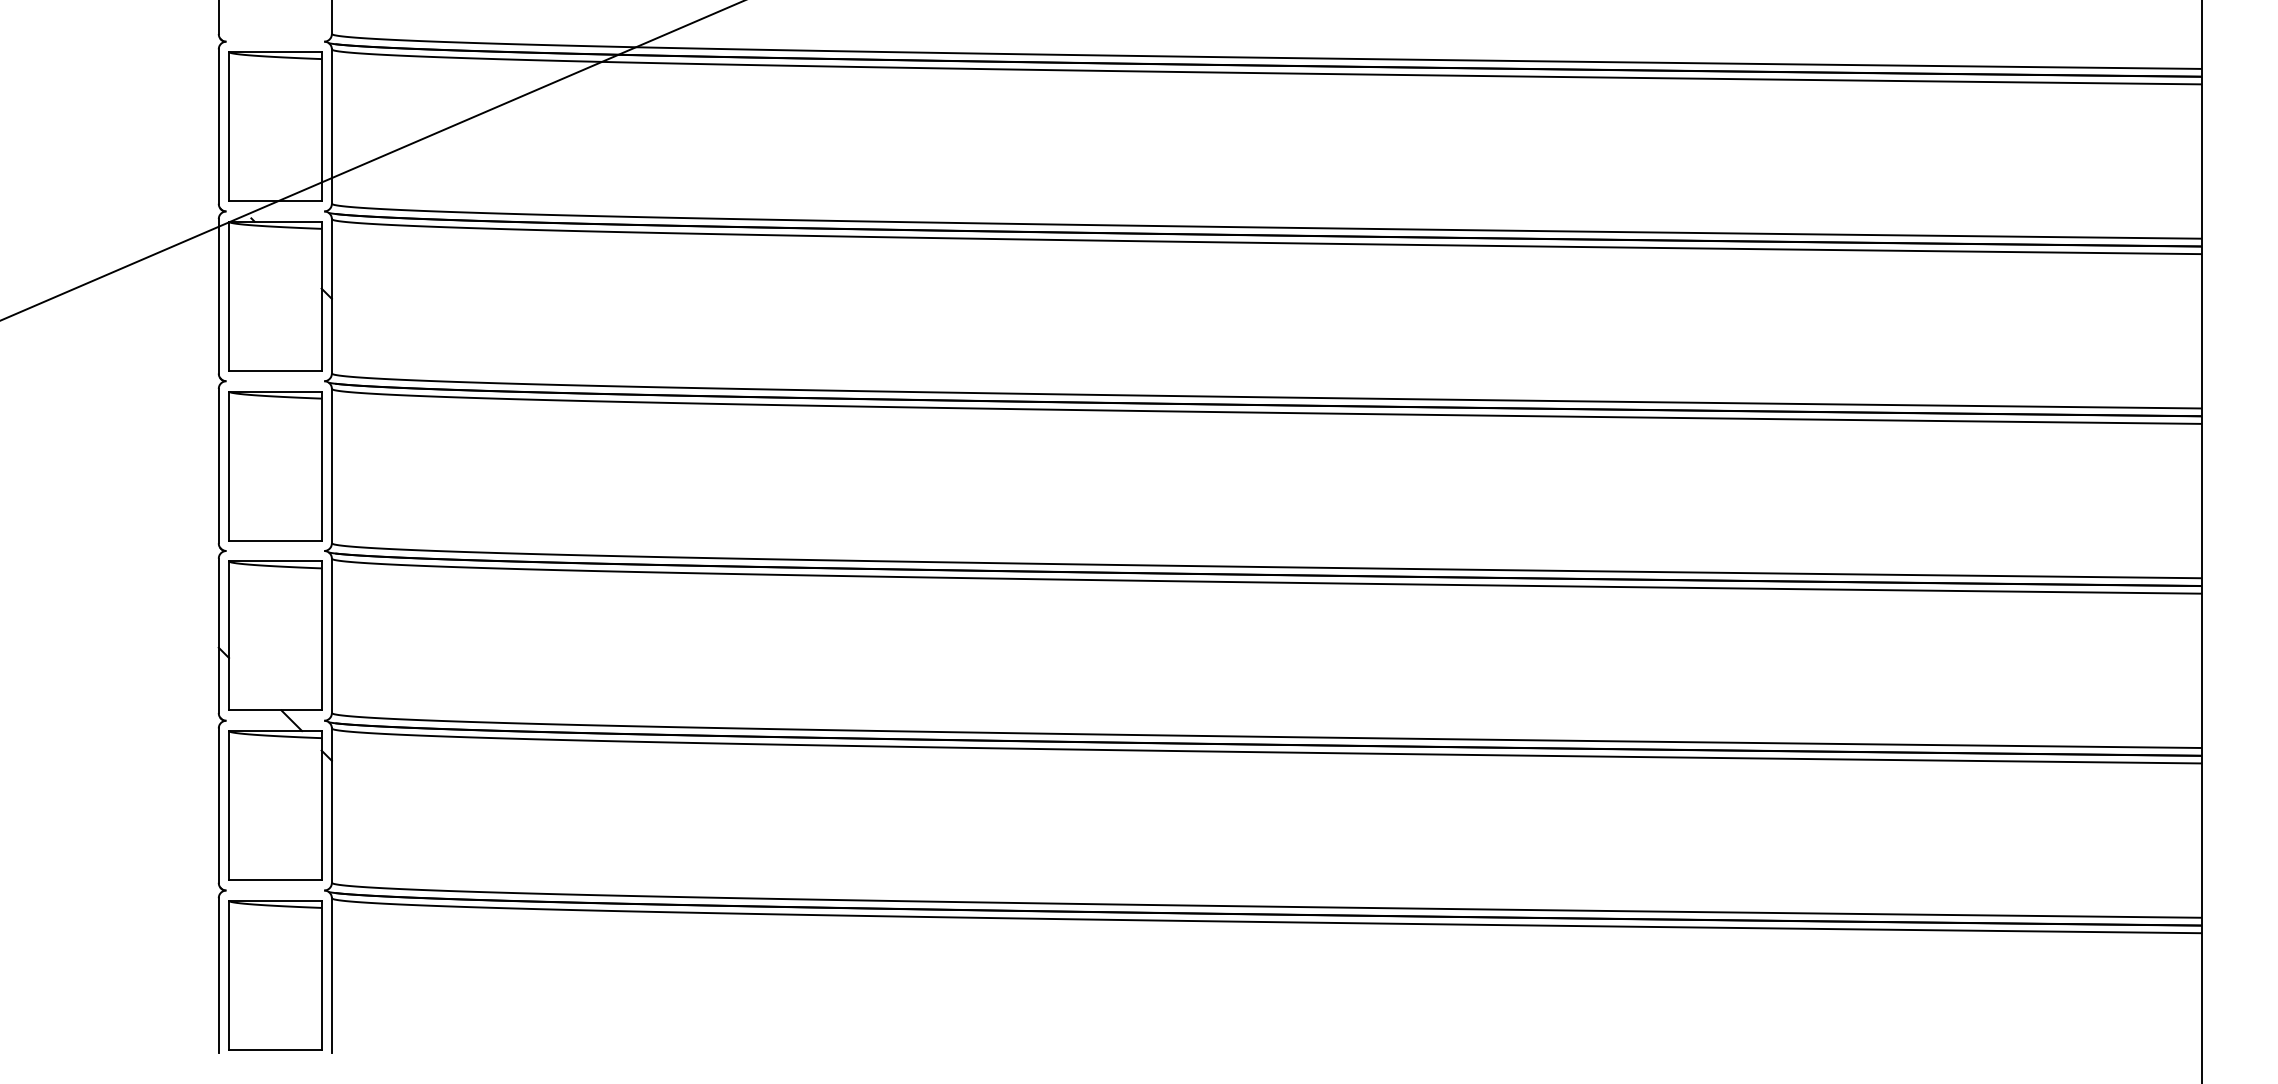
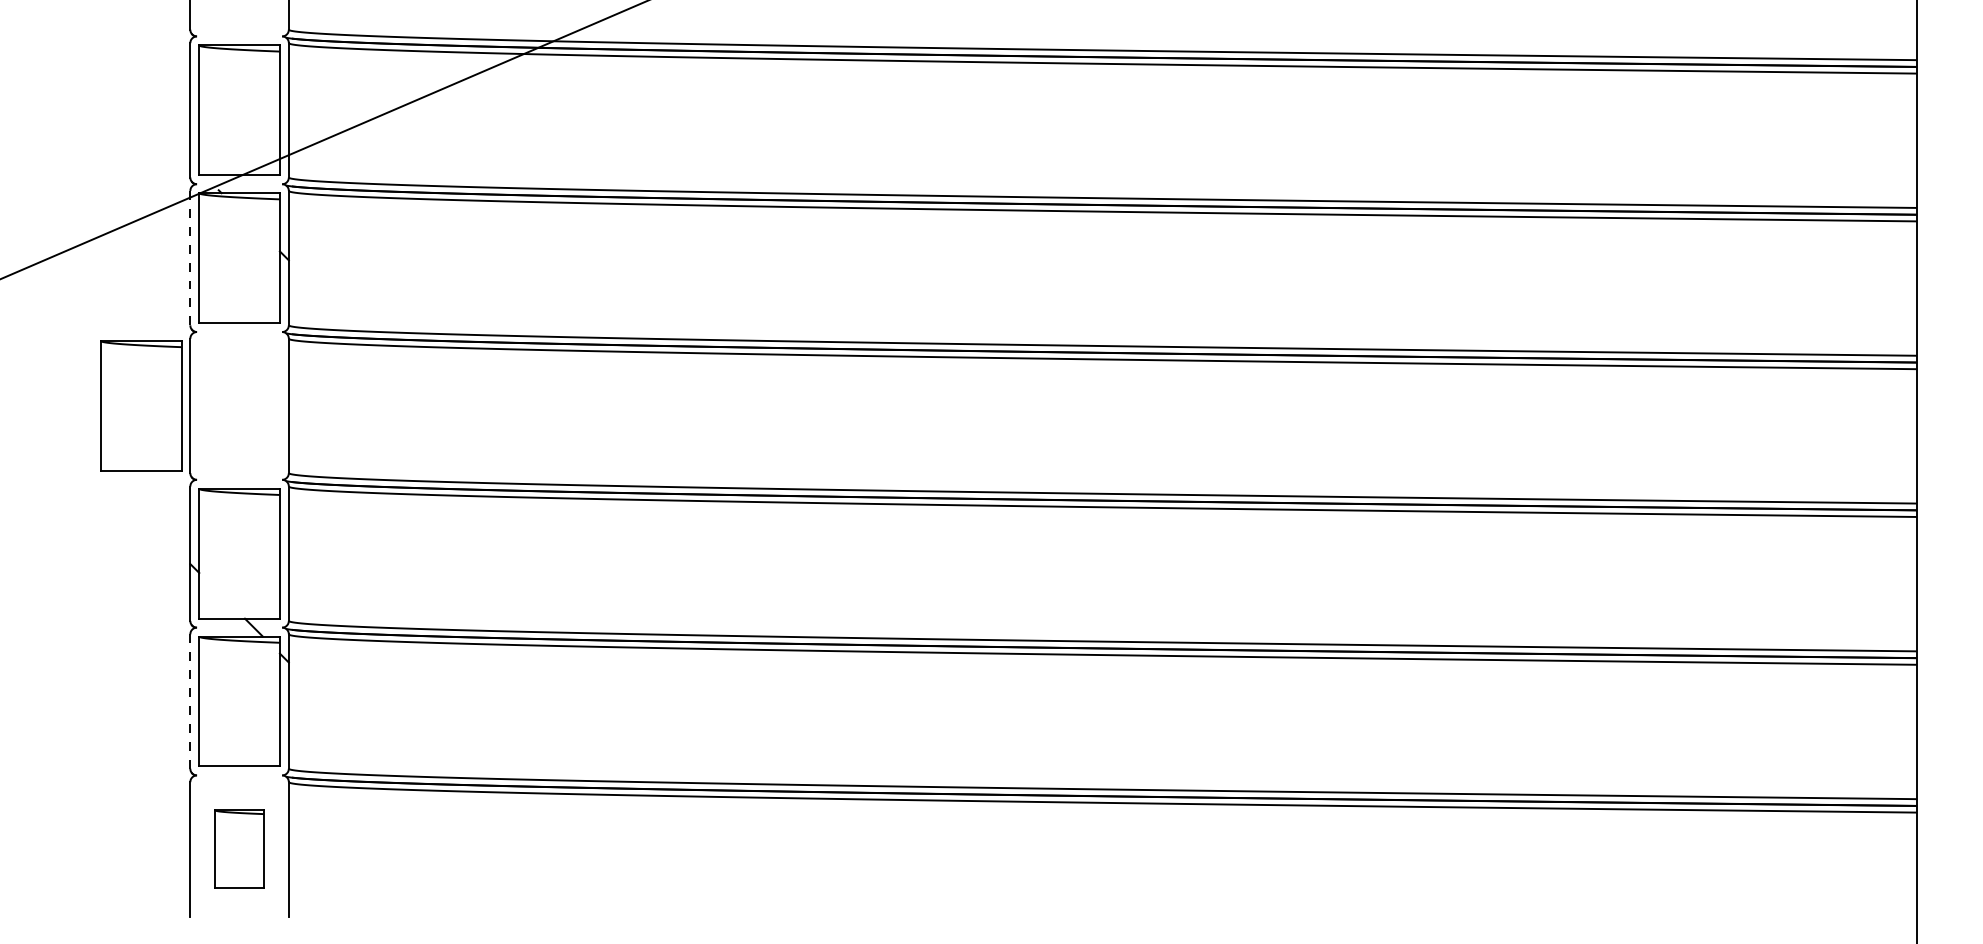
line: (218, 295) -> (190, 257), solid -> dashed
part: (275, 466) -> (141, 406), moved
line: (218, 805) -> (190, 701), solid -> dashed
part: (275, 975) -> (239, 849), size x0.6

